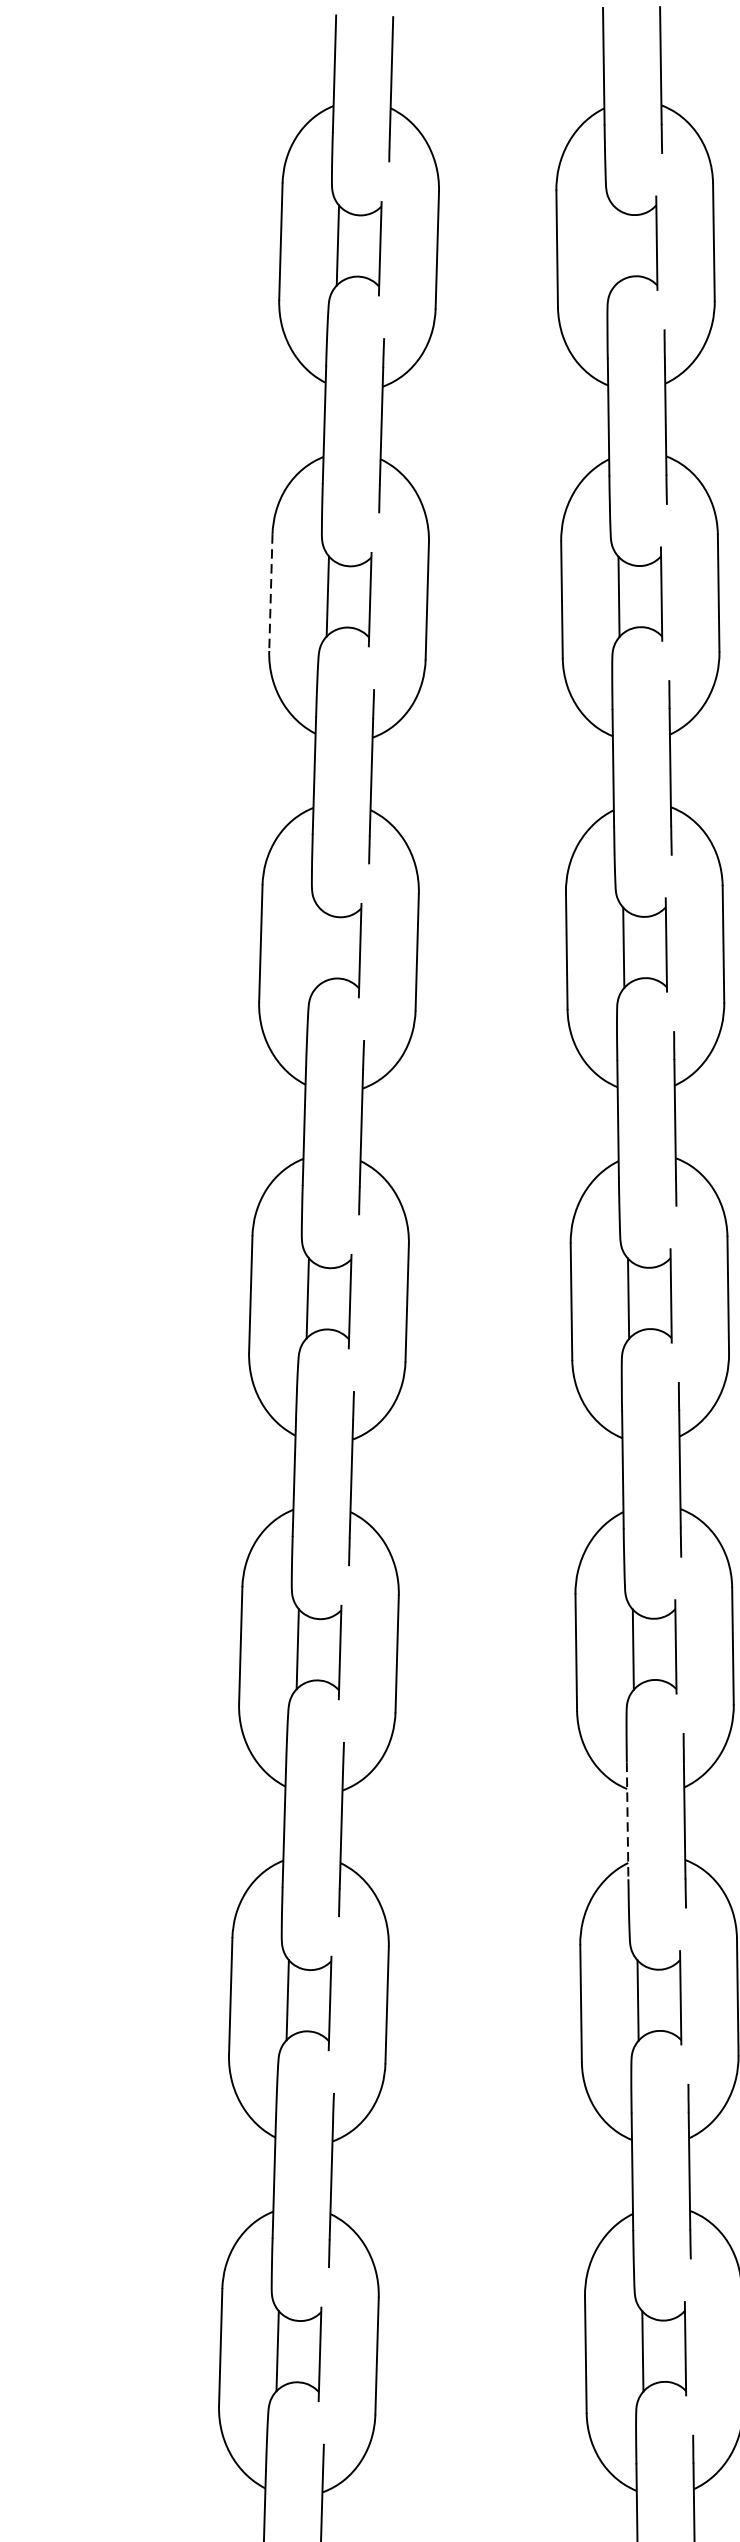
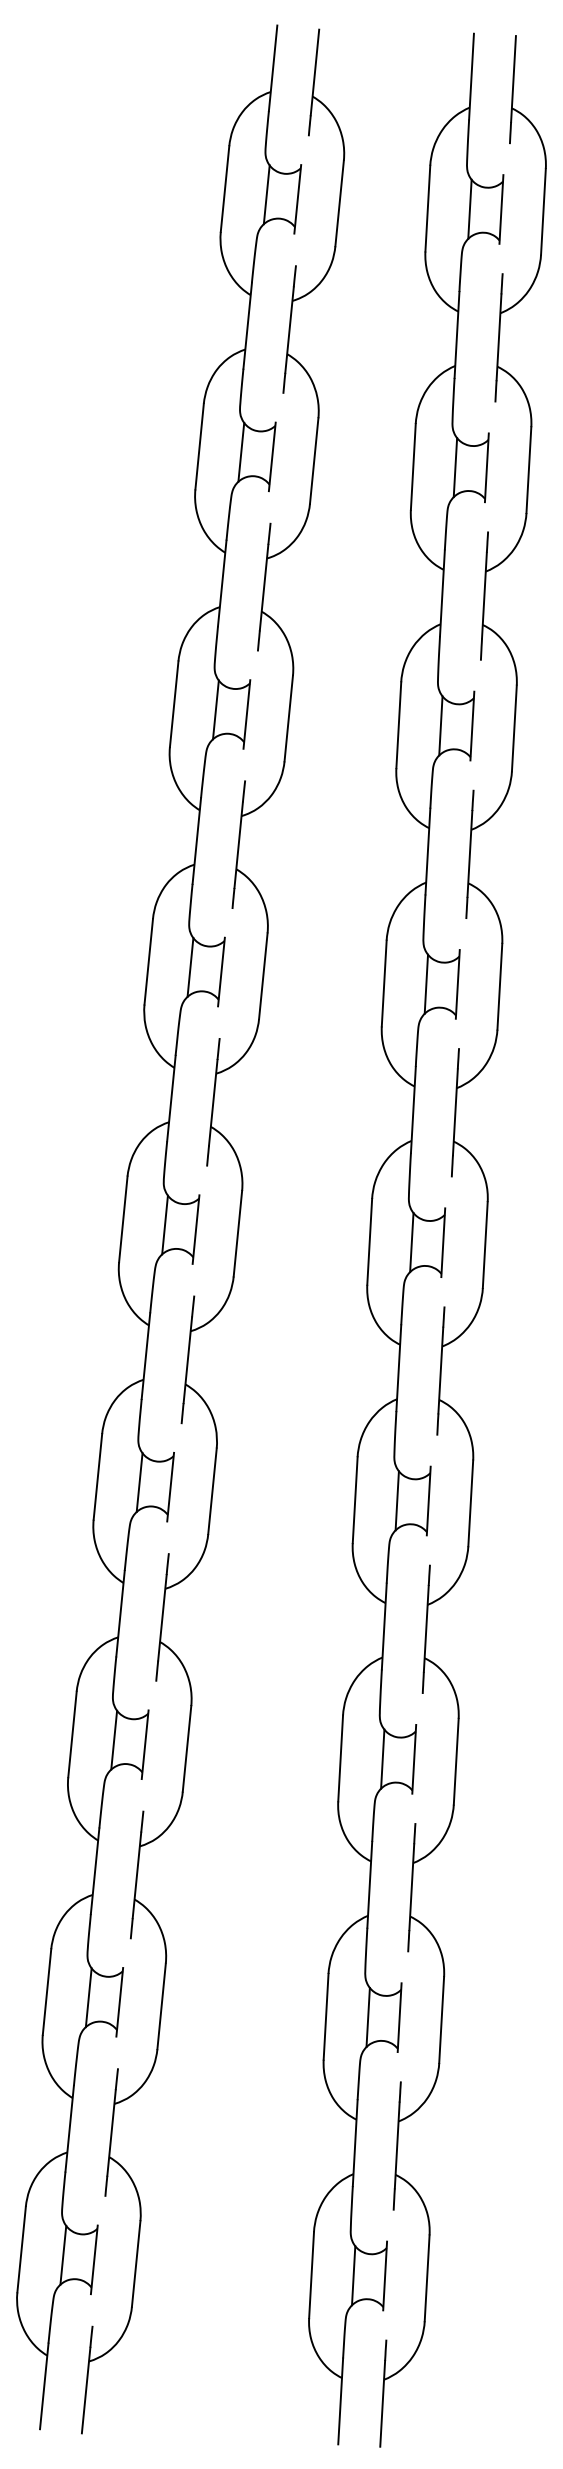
line: (613, 244) -> (469, 208), added
line: (270, 593) -> (199, 447), dashed -> solid
line: (317, 946) -> (215, 709), added
line: (627, 1821) -> (398, 1368), dashed -> solid

